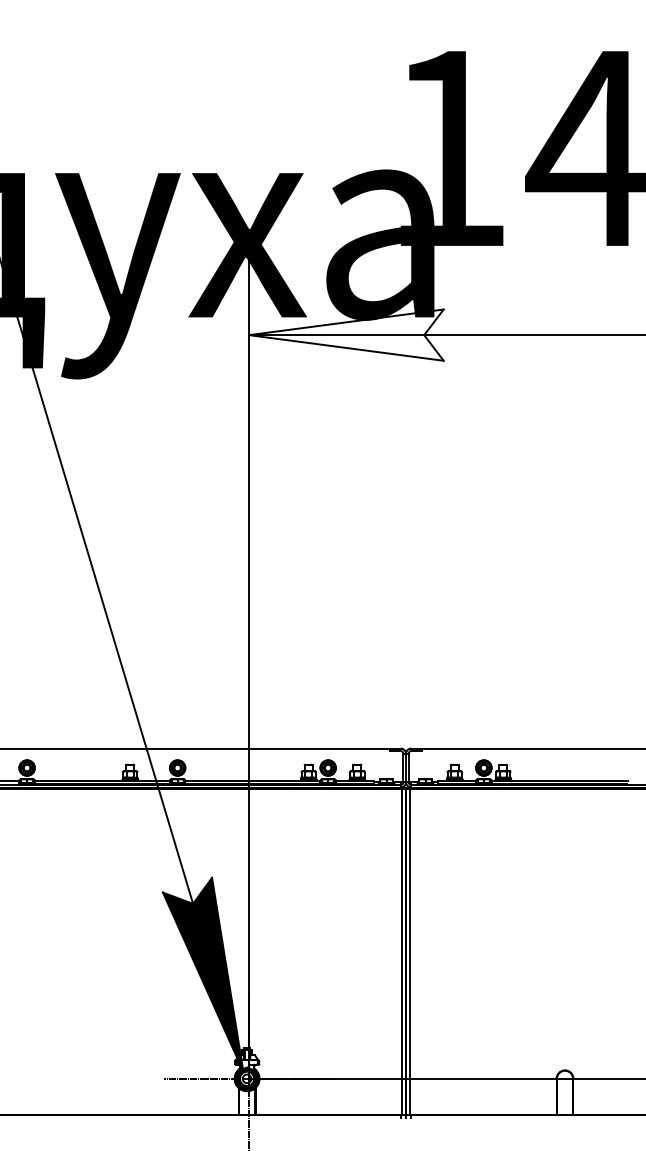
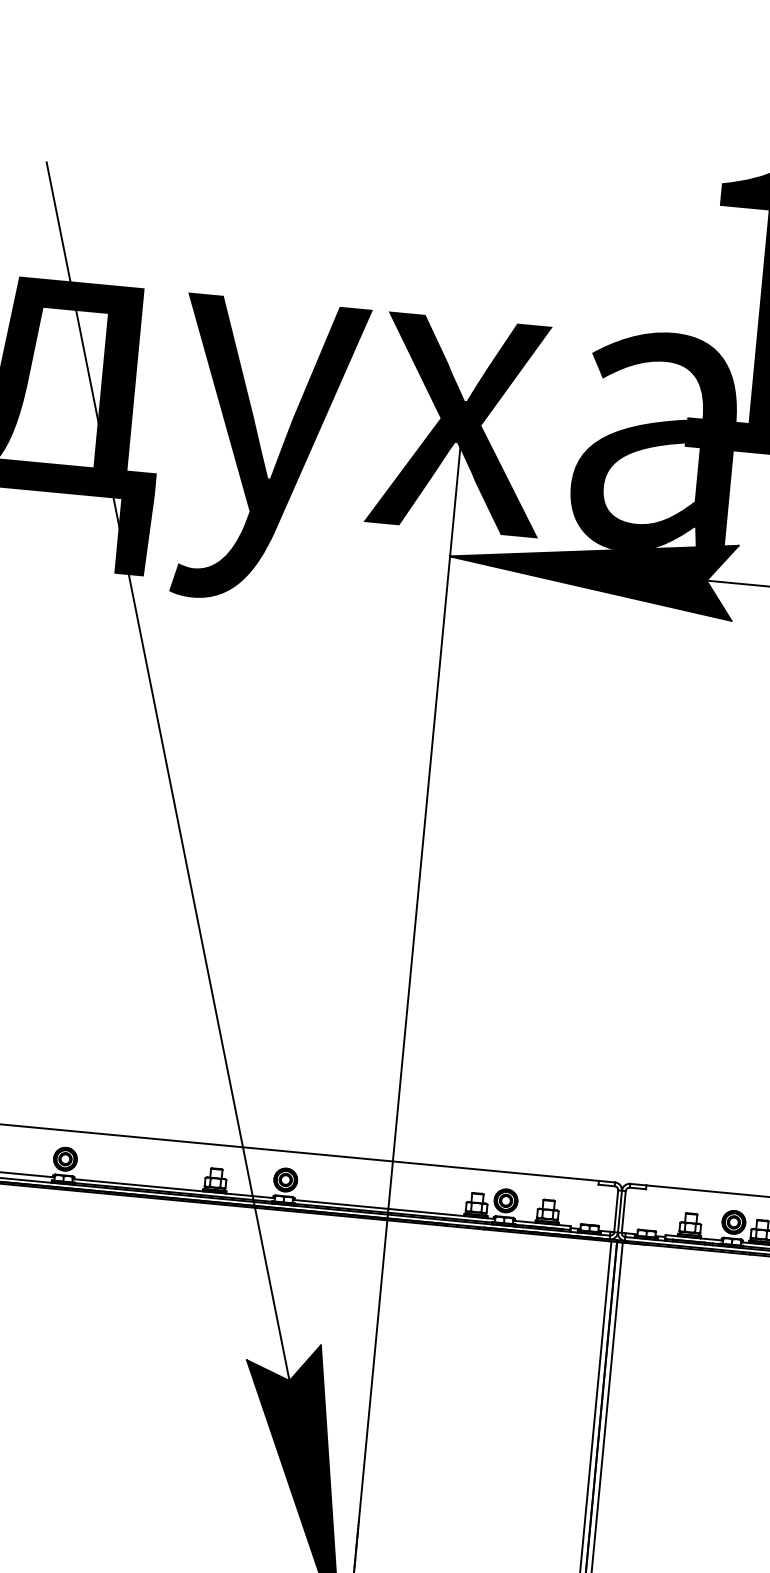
fill: (346, 334) -> (592, 568), added

